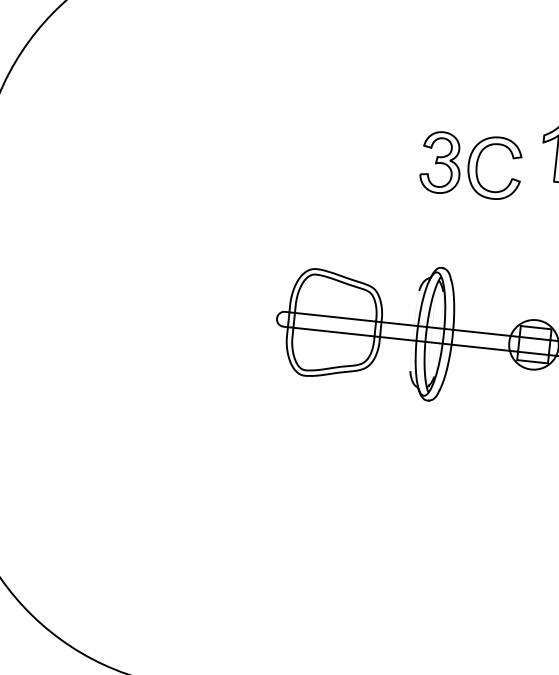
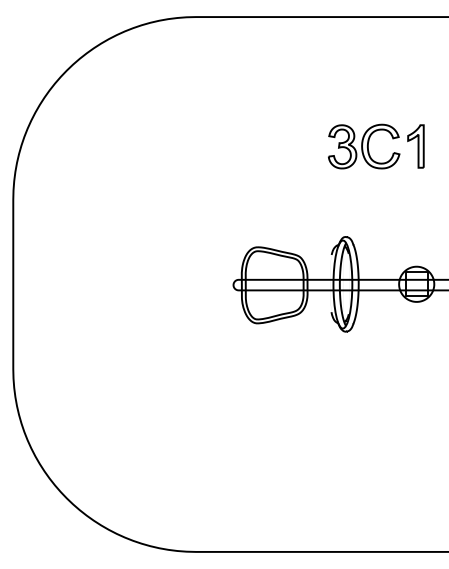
part: (472, 165) -> (364, 146), moved

